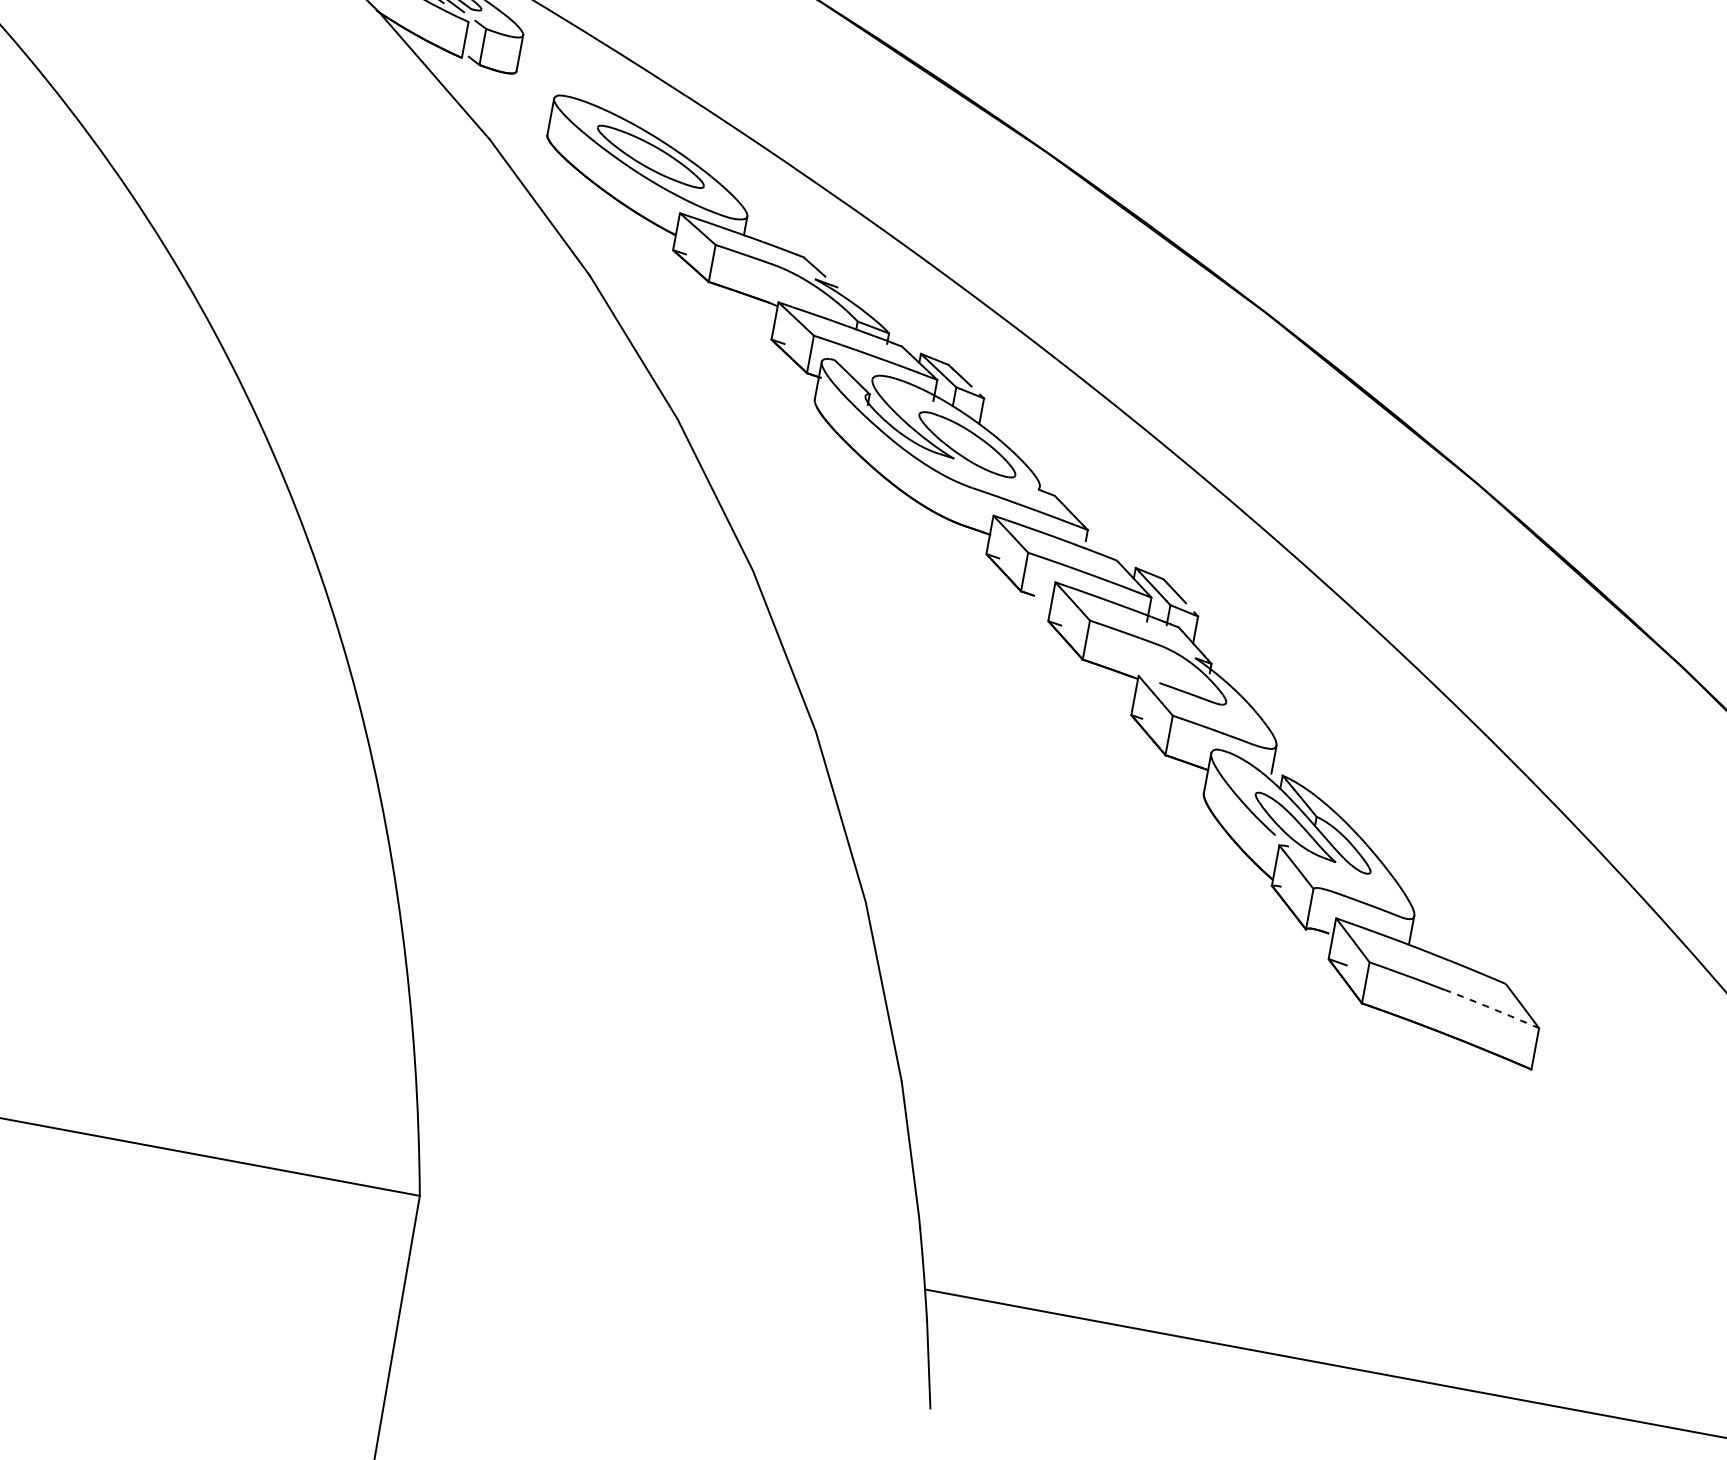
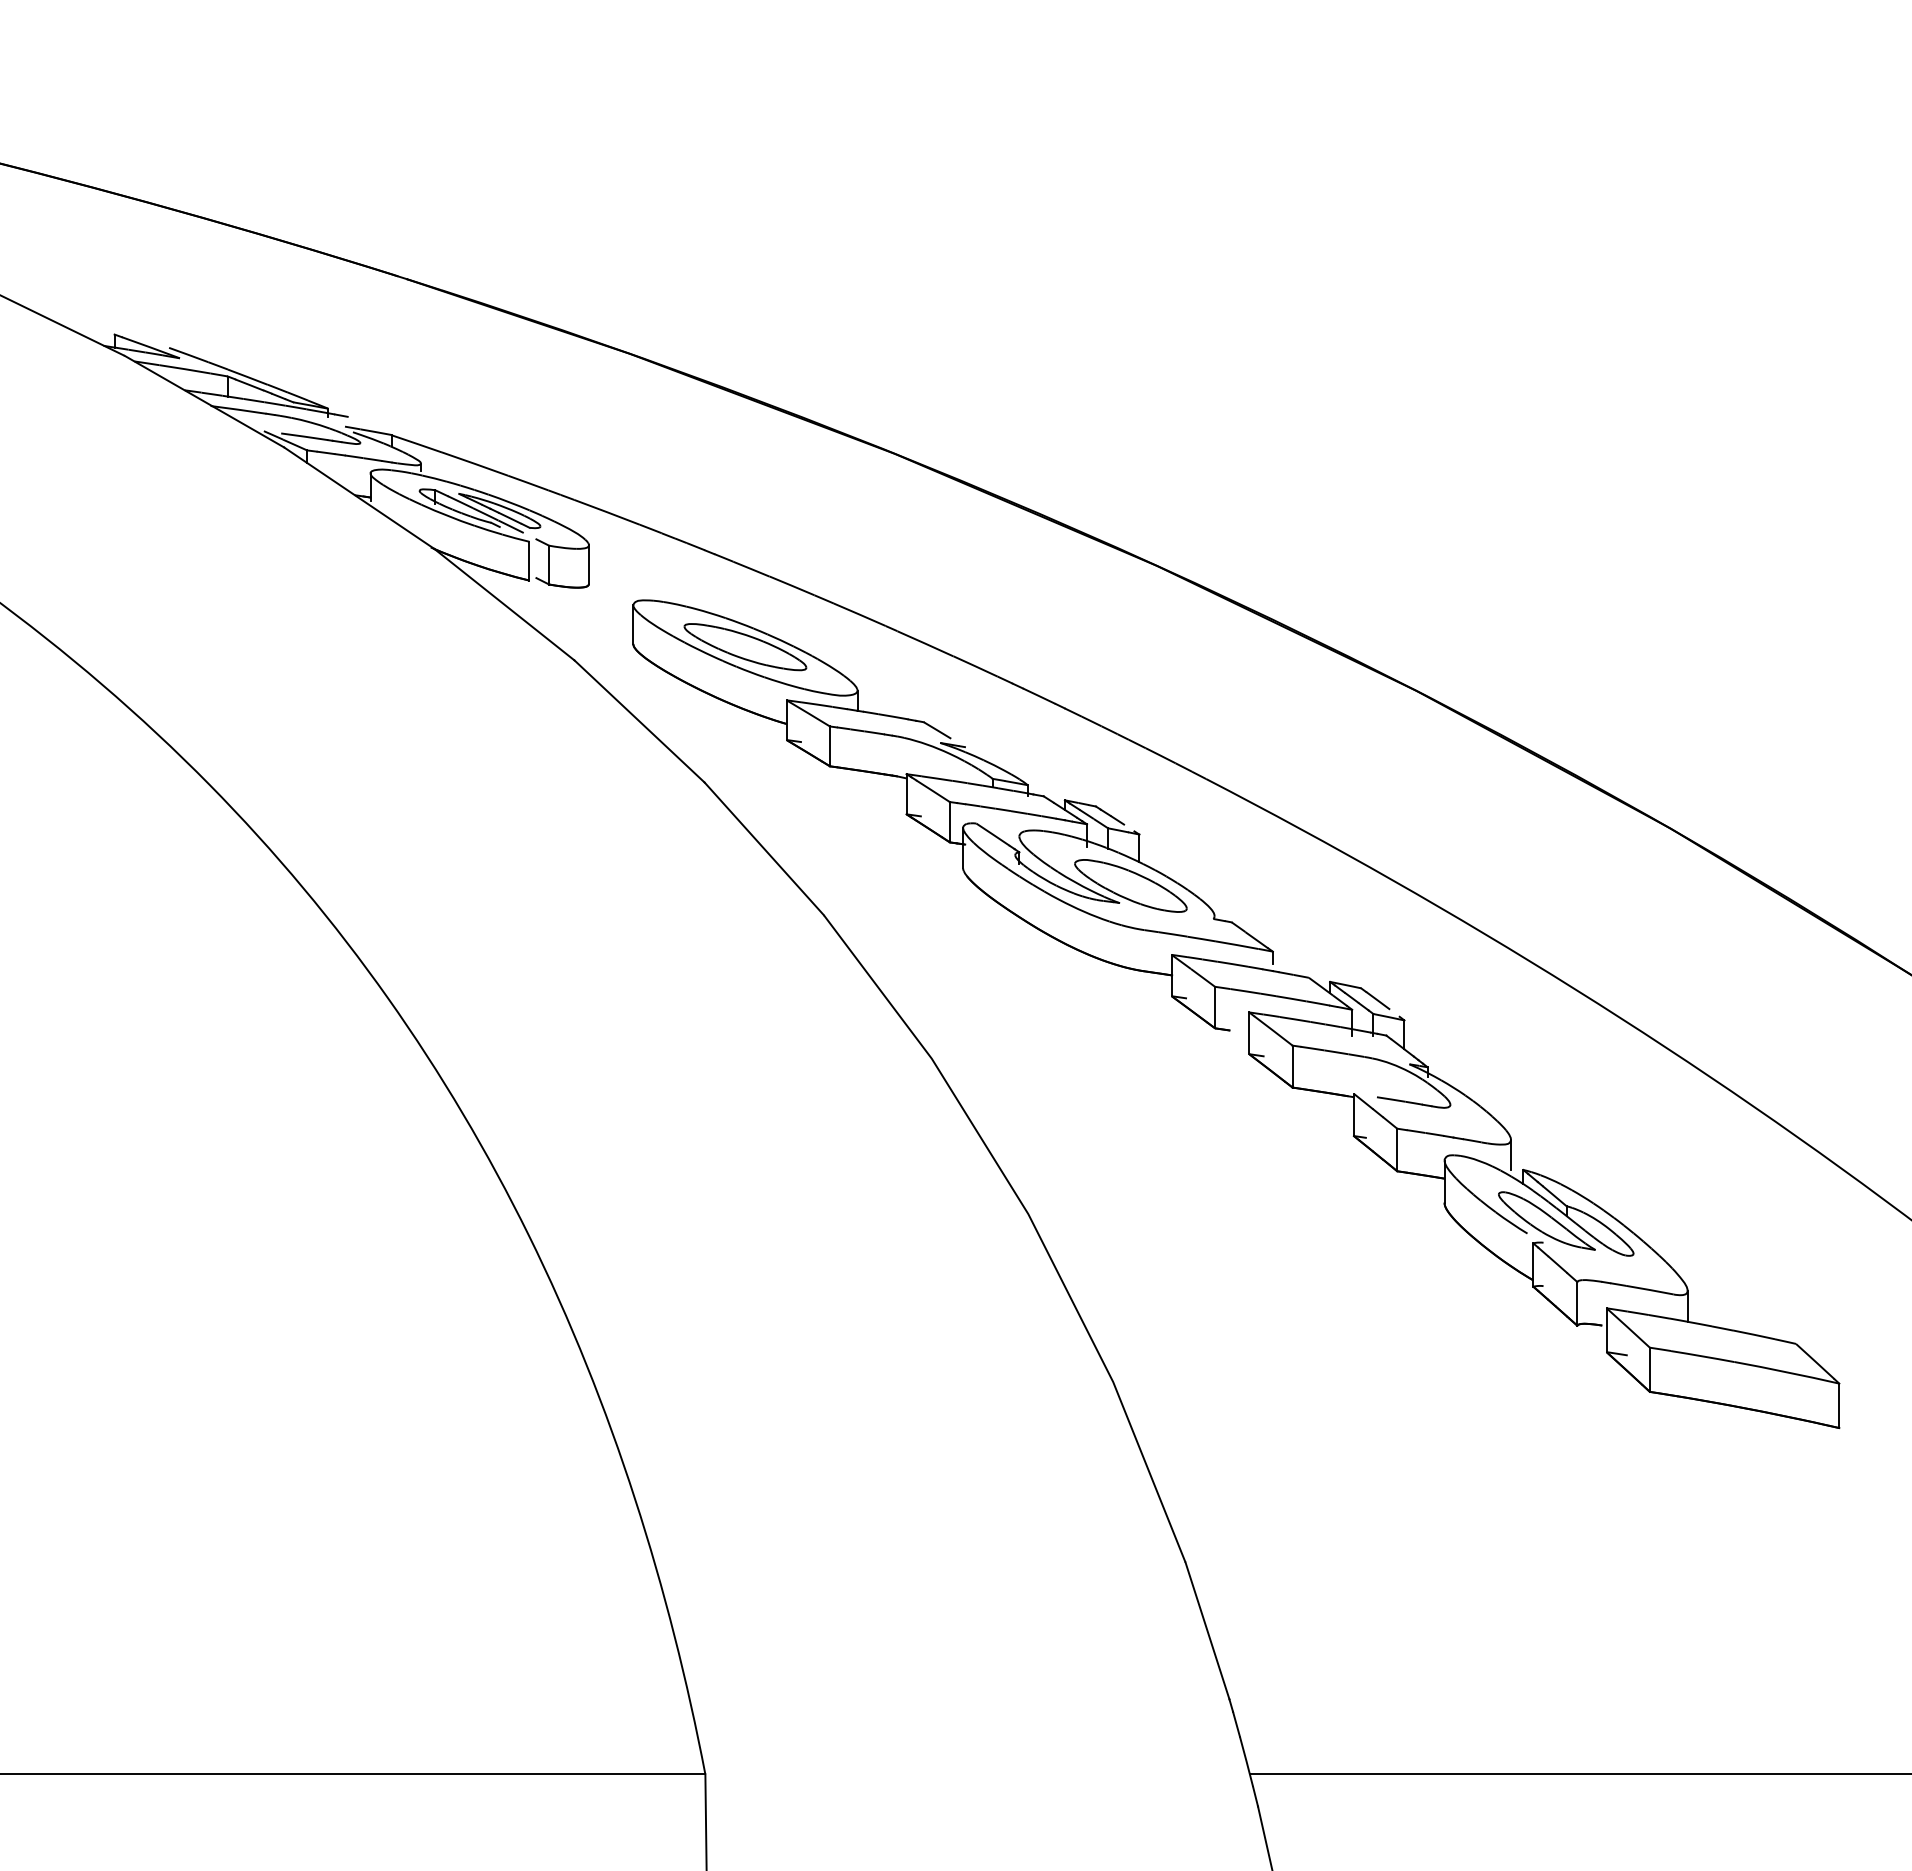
arc: (1492, 1008) -> (1786, 1372), dashed -> solid

